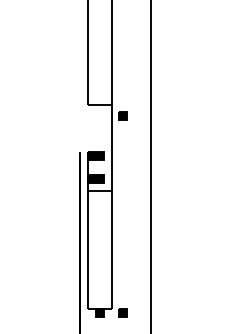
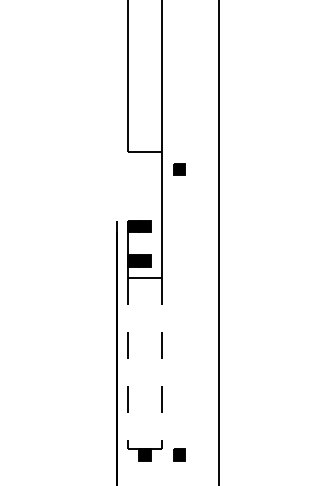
line: (87, 250) -> (127, 364), solid -> dashed
line: (111, 250) -> (162, 364), solid -> dashed

